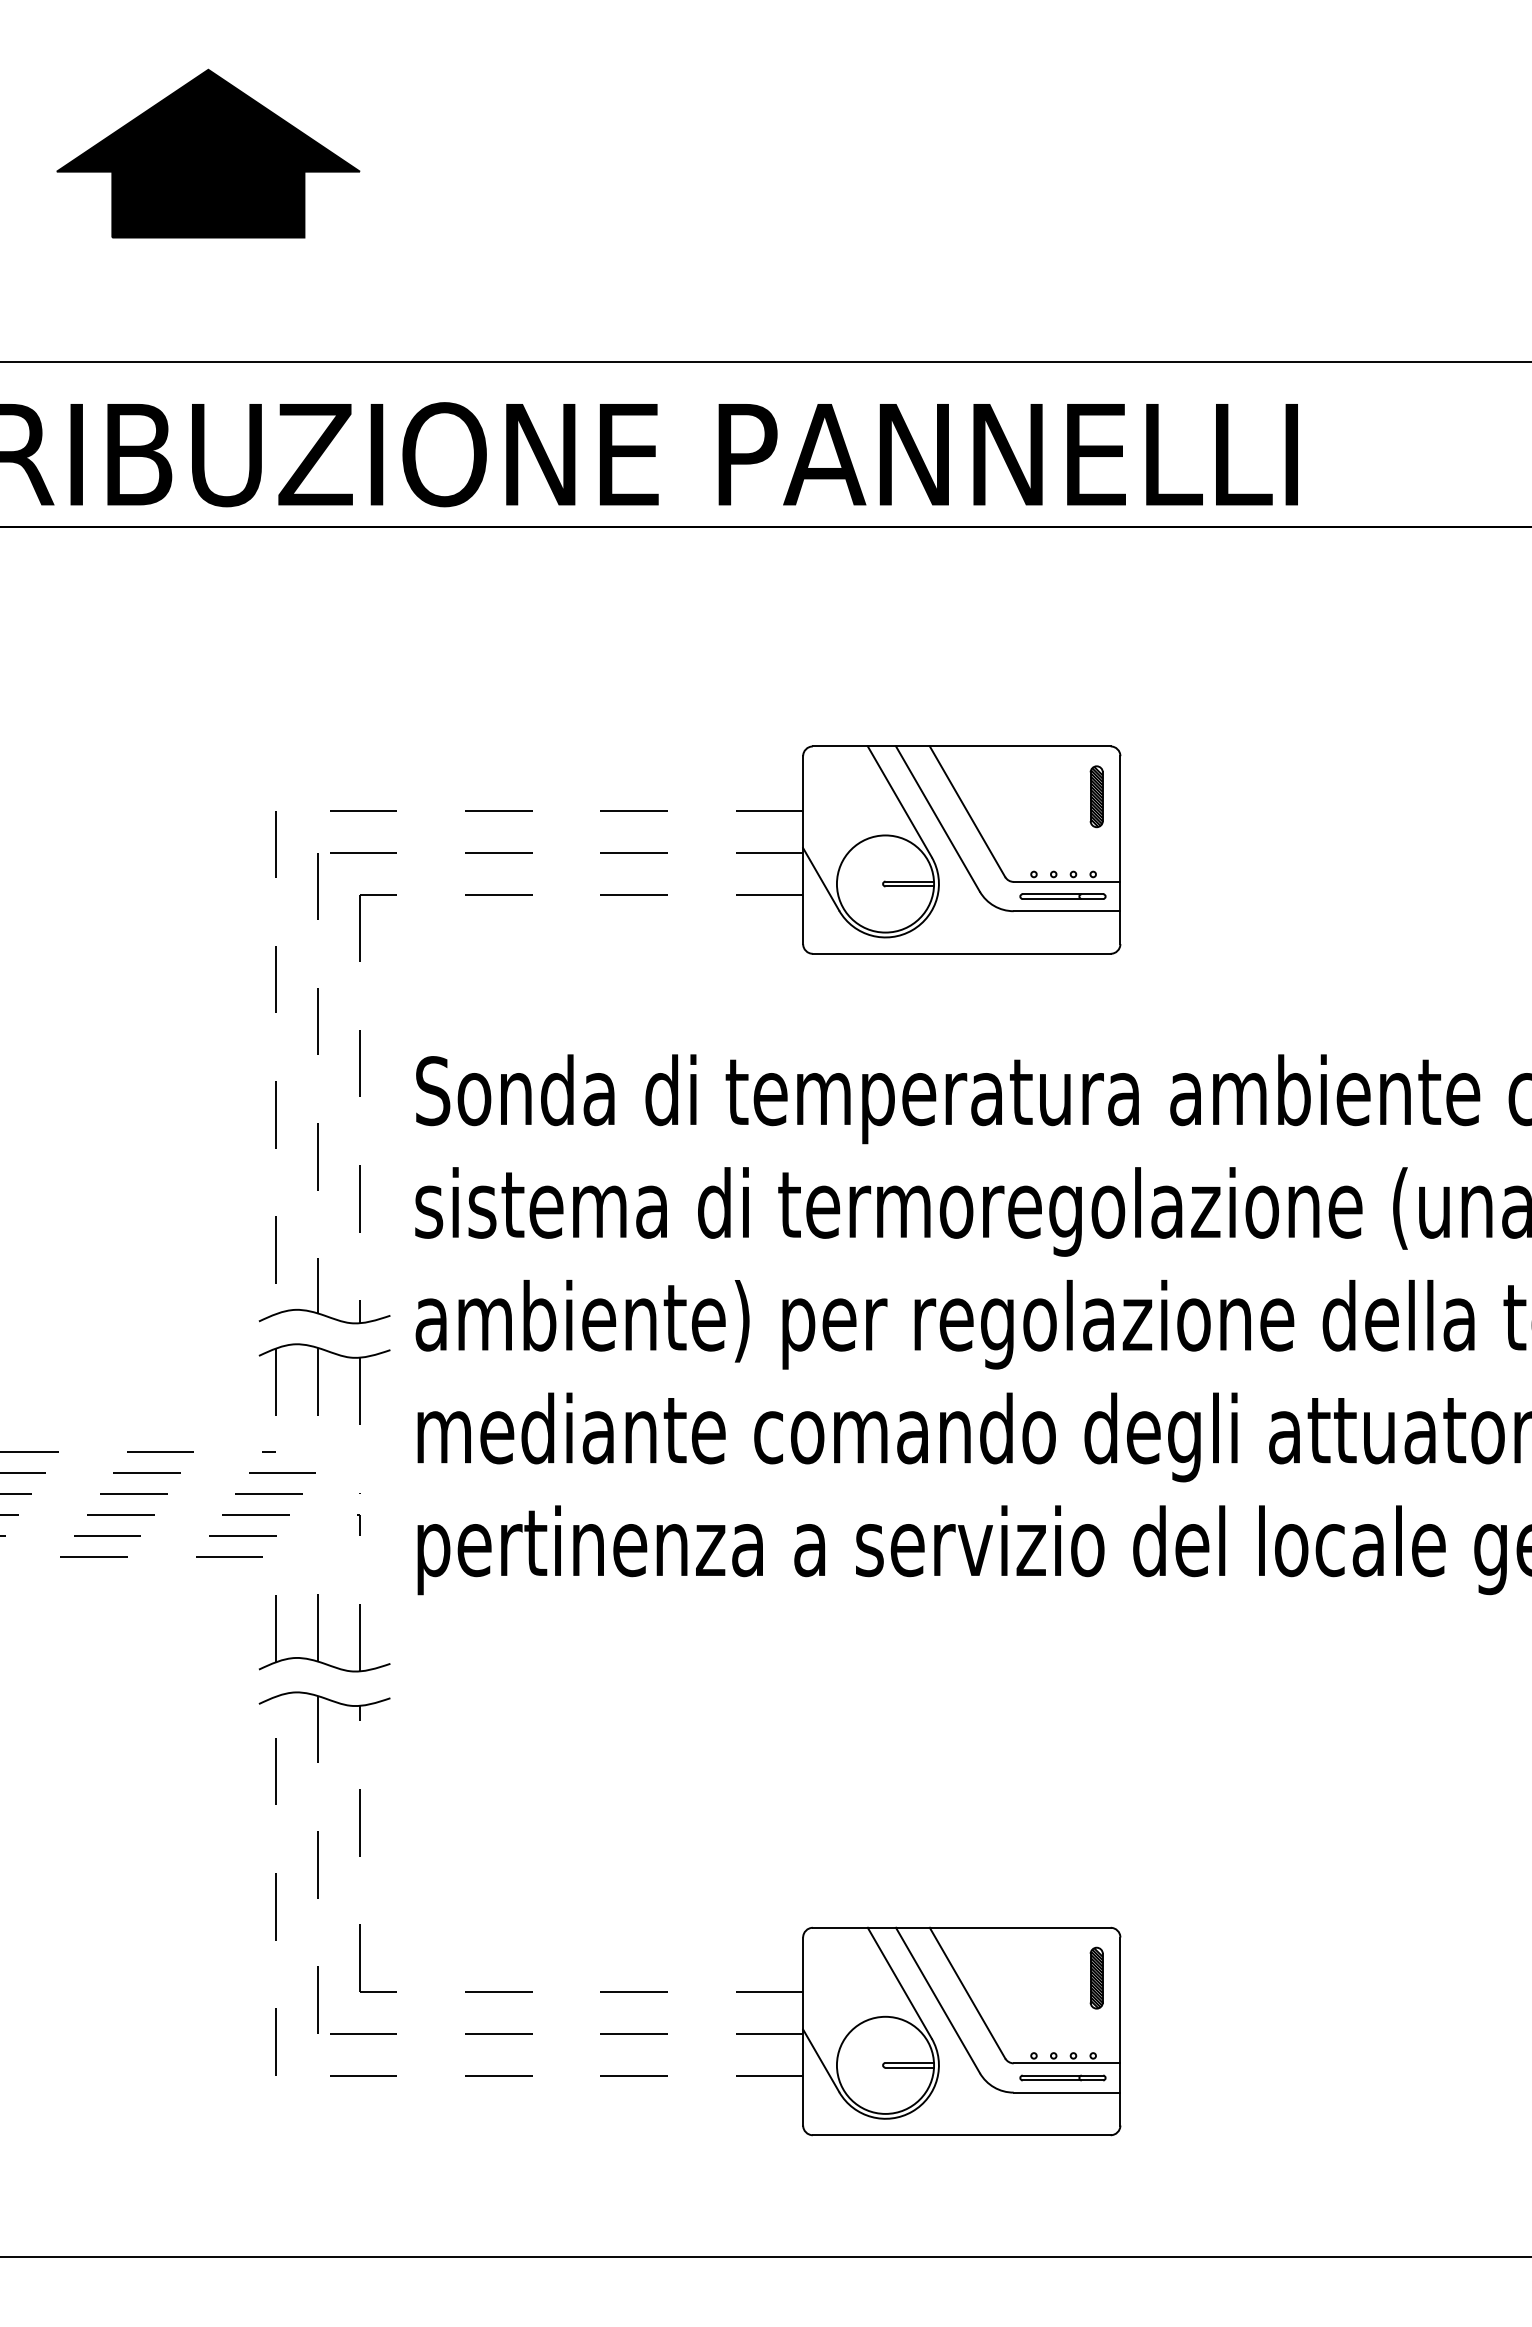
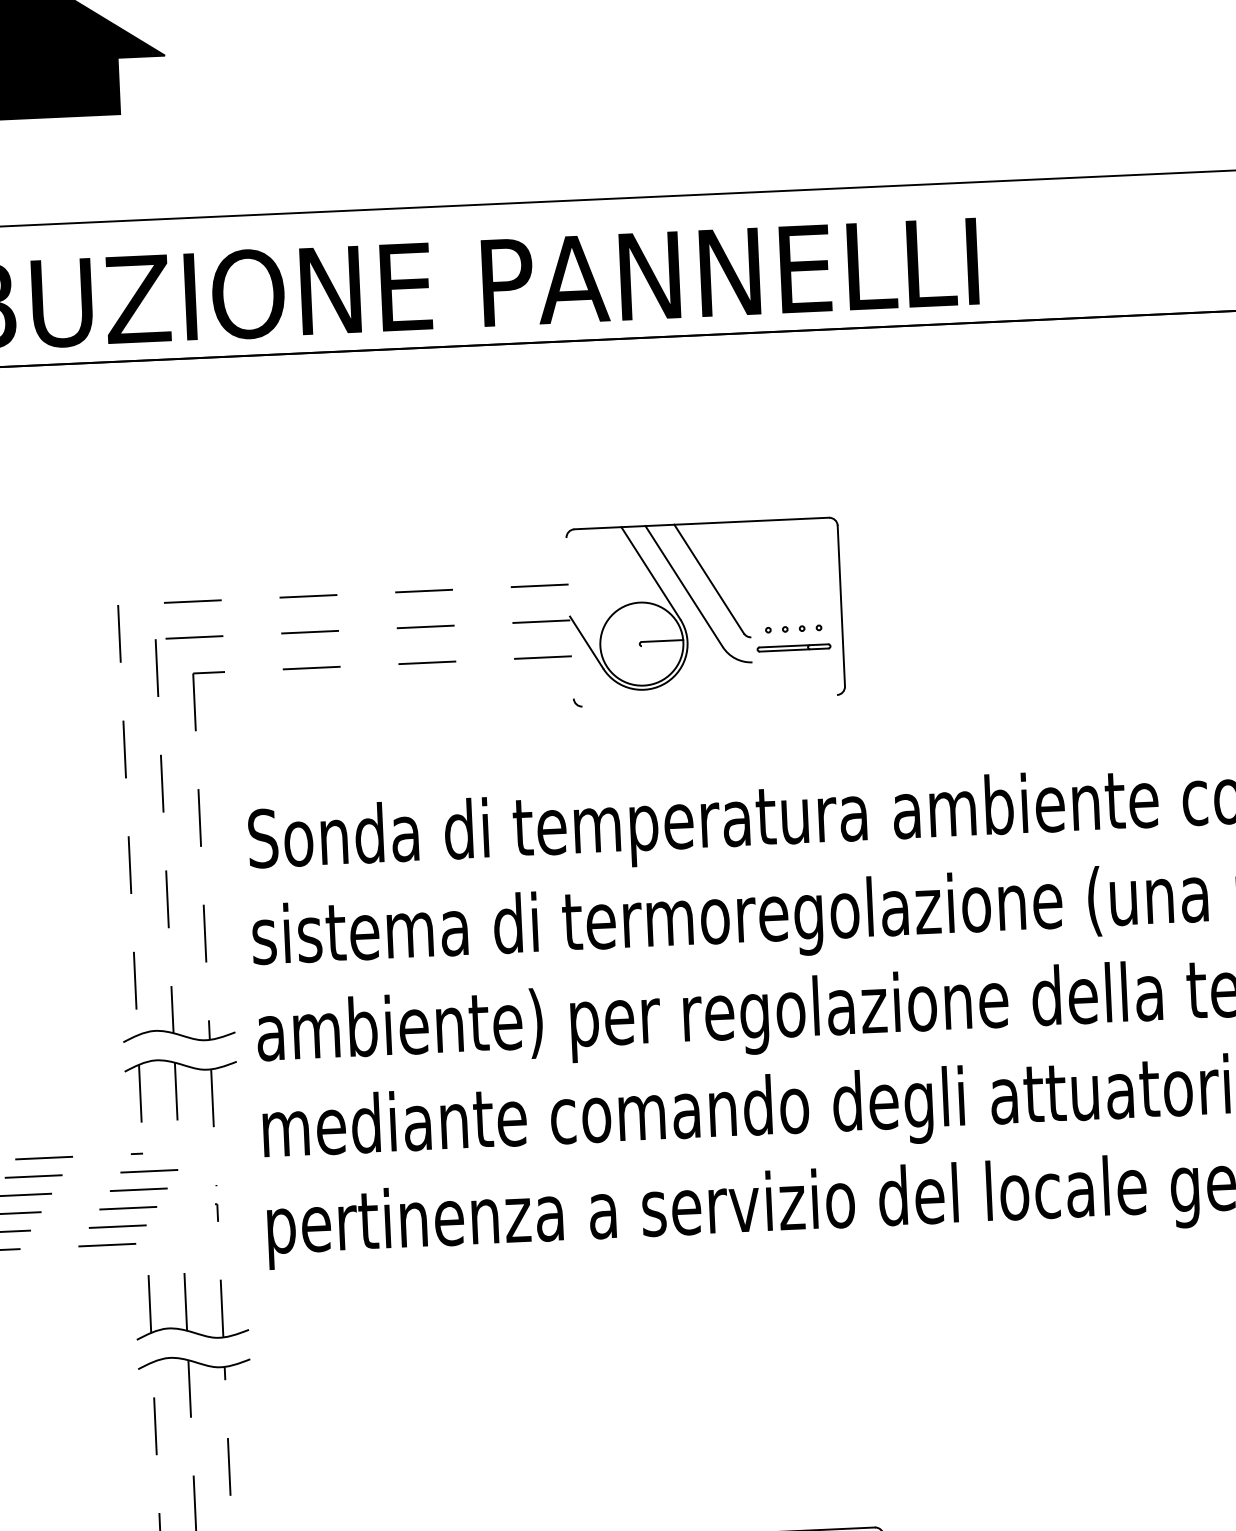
part: (1096, 796) -> (818, 561), removed
line: (803, 850) -> (570, 618), removed
line: (1066, 881) -> (796, 634), removed
line: (909, 886) -> (662, 645), removed
line: (1066, 911) -> (797, 660), removed
line: (961, 953) -> (709, 700), removed

